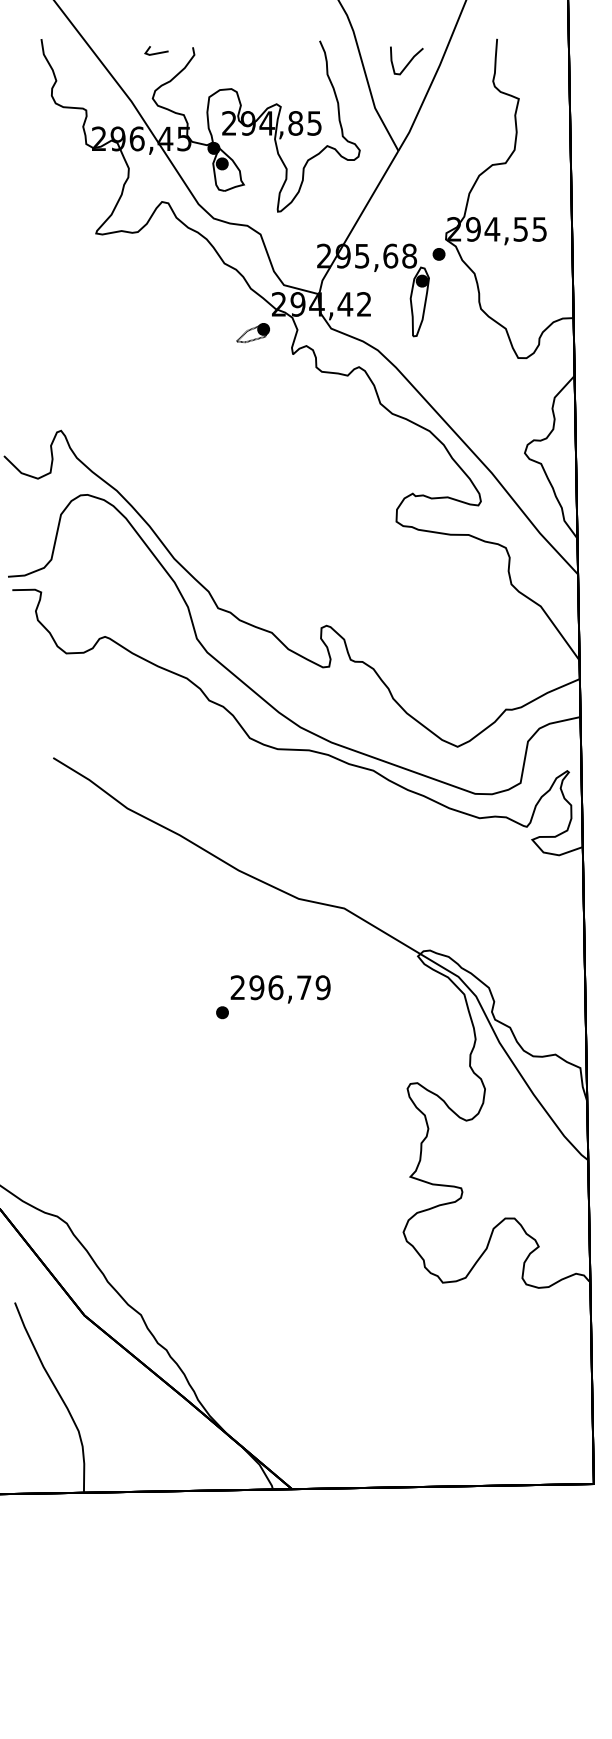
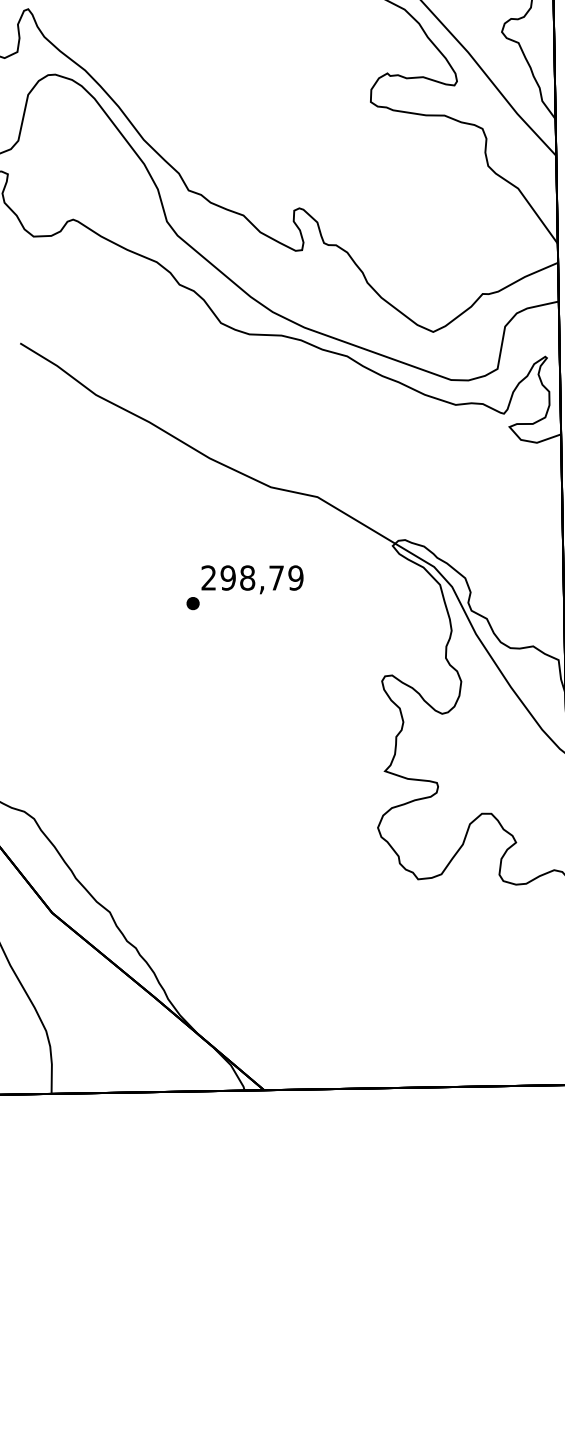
text: (275, 987) -> (247, 577), 296,79 -> 298,79

